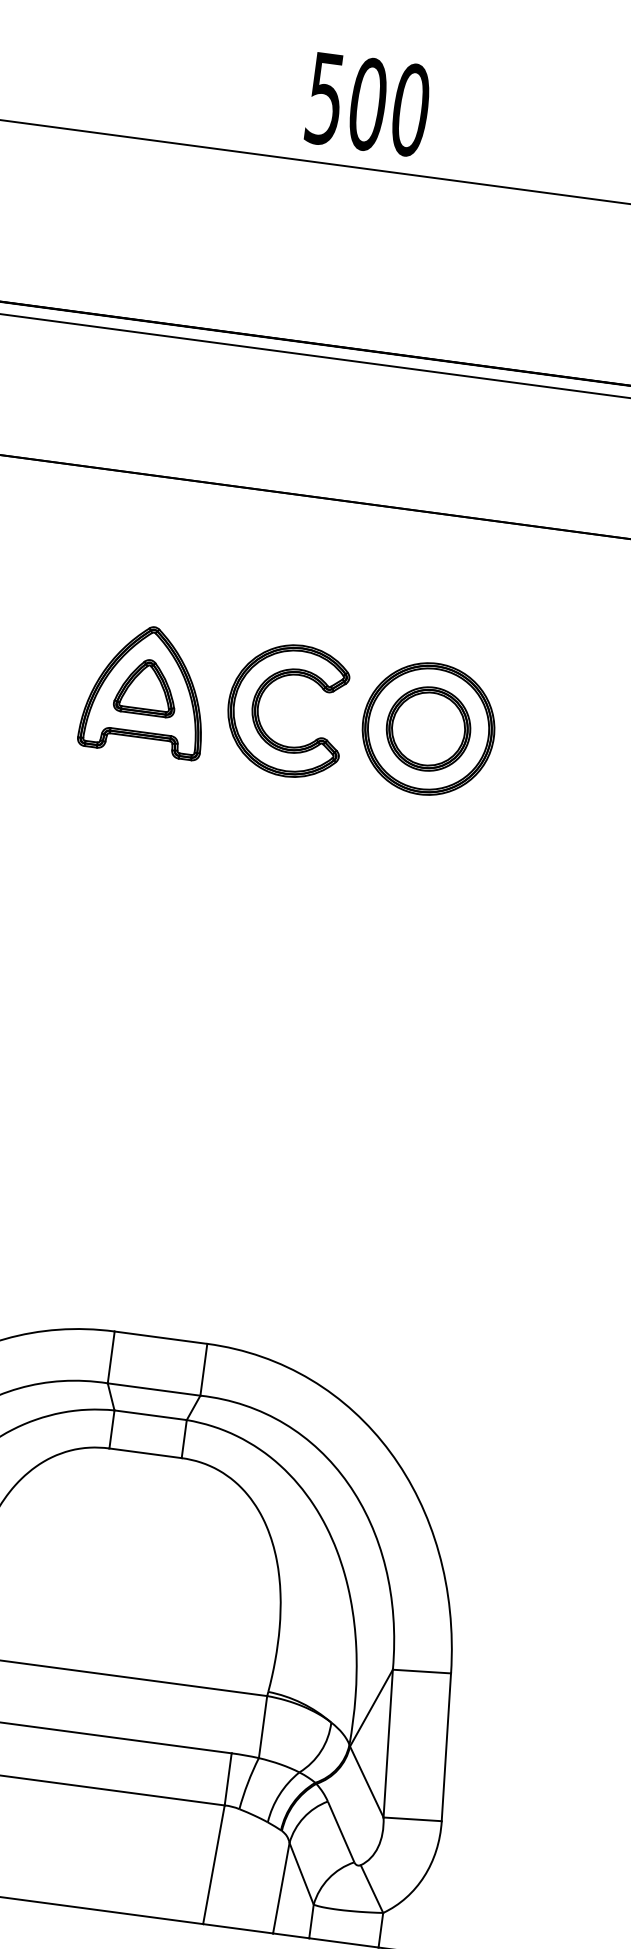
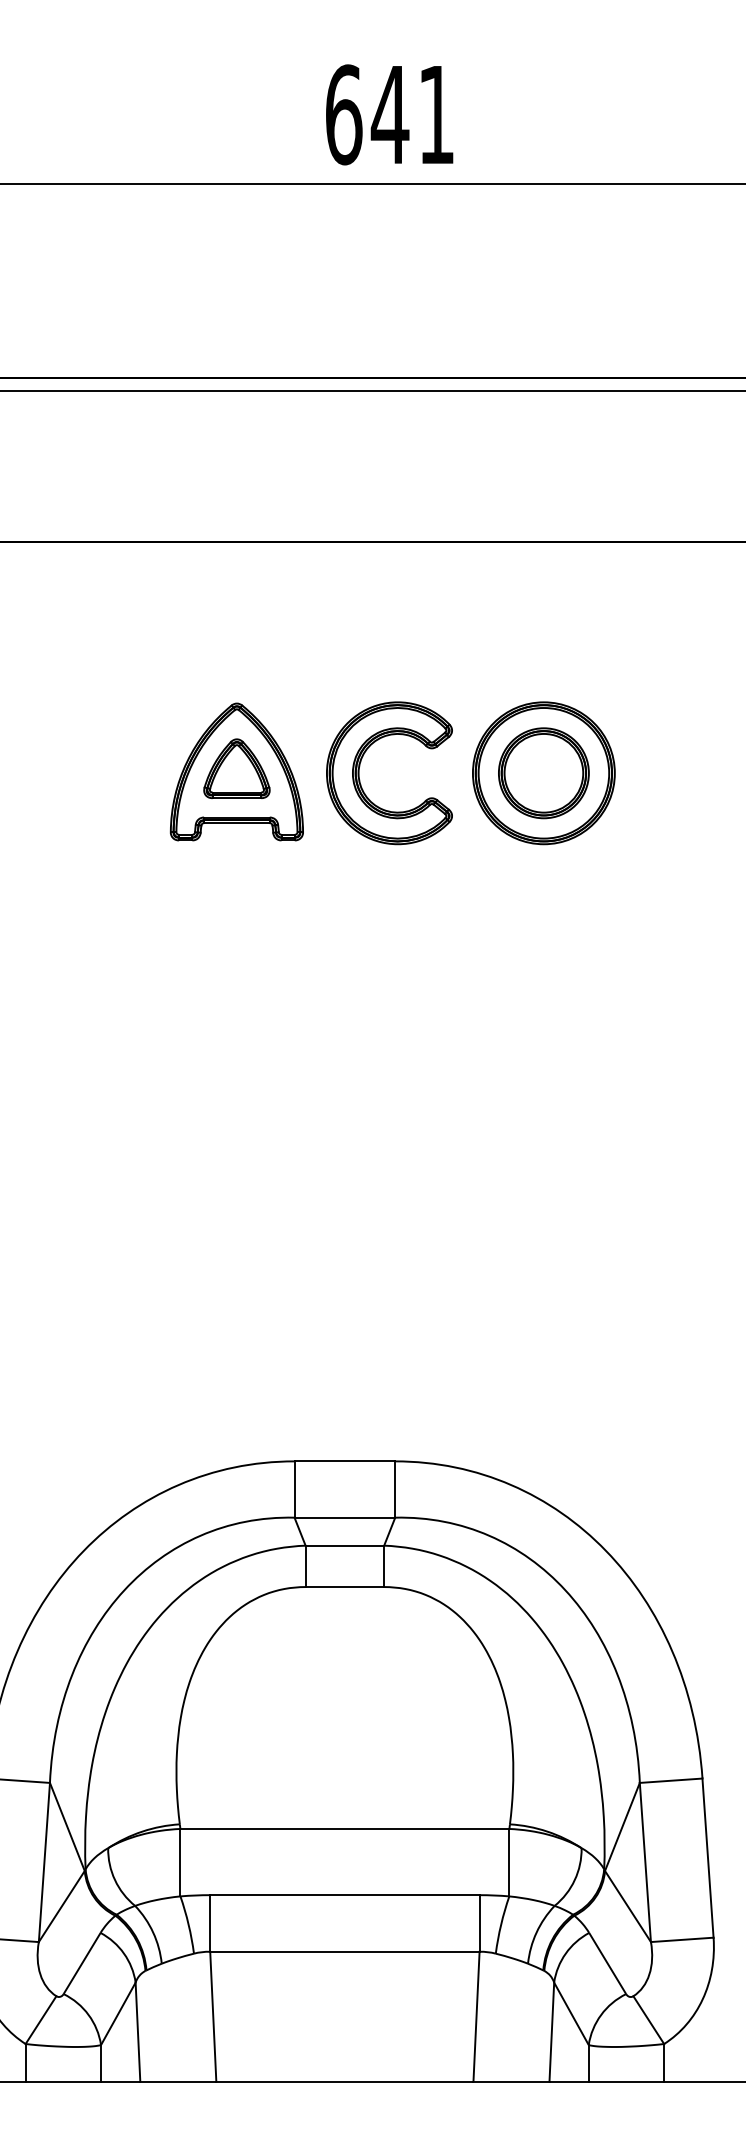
text: (368, 104) -> (390, 114), 500 -> 641

